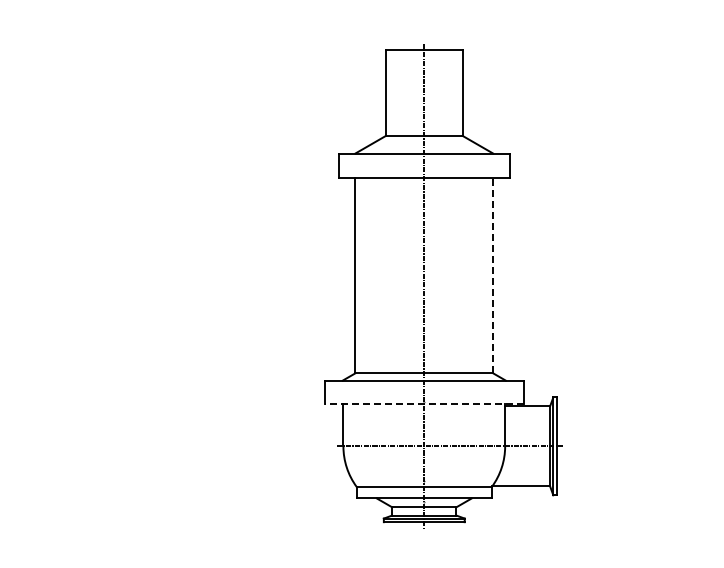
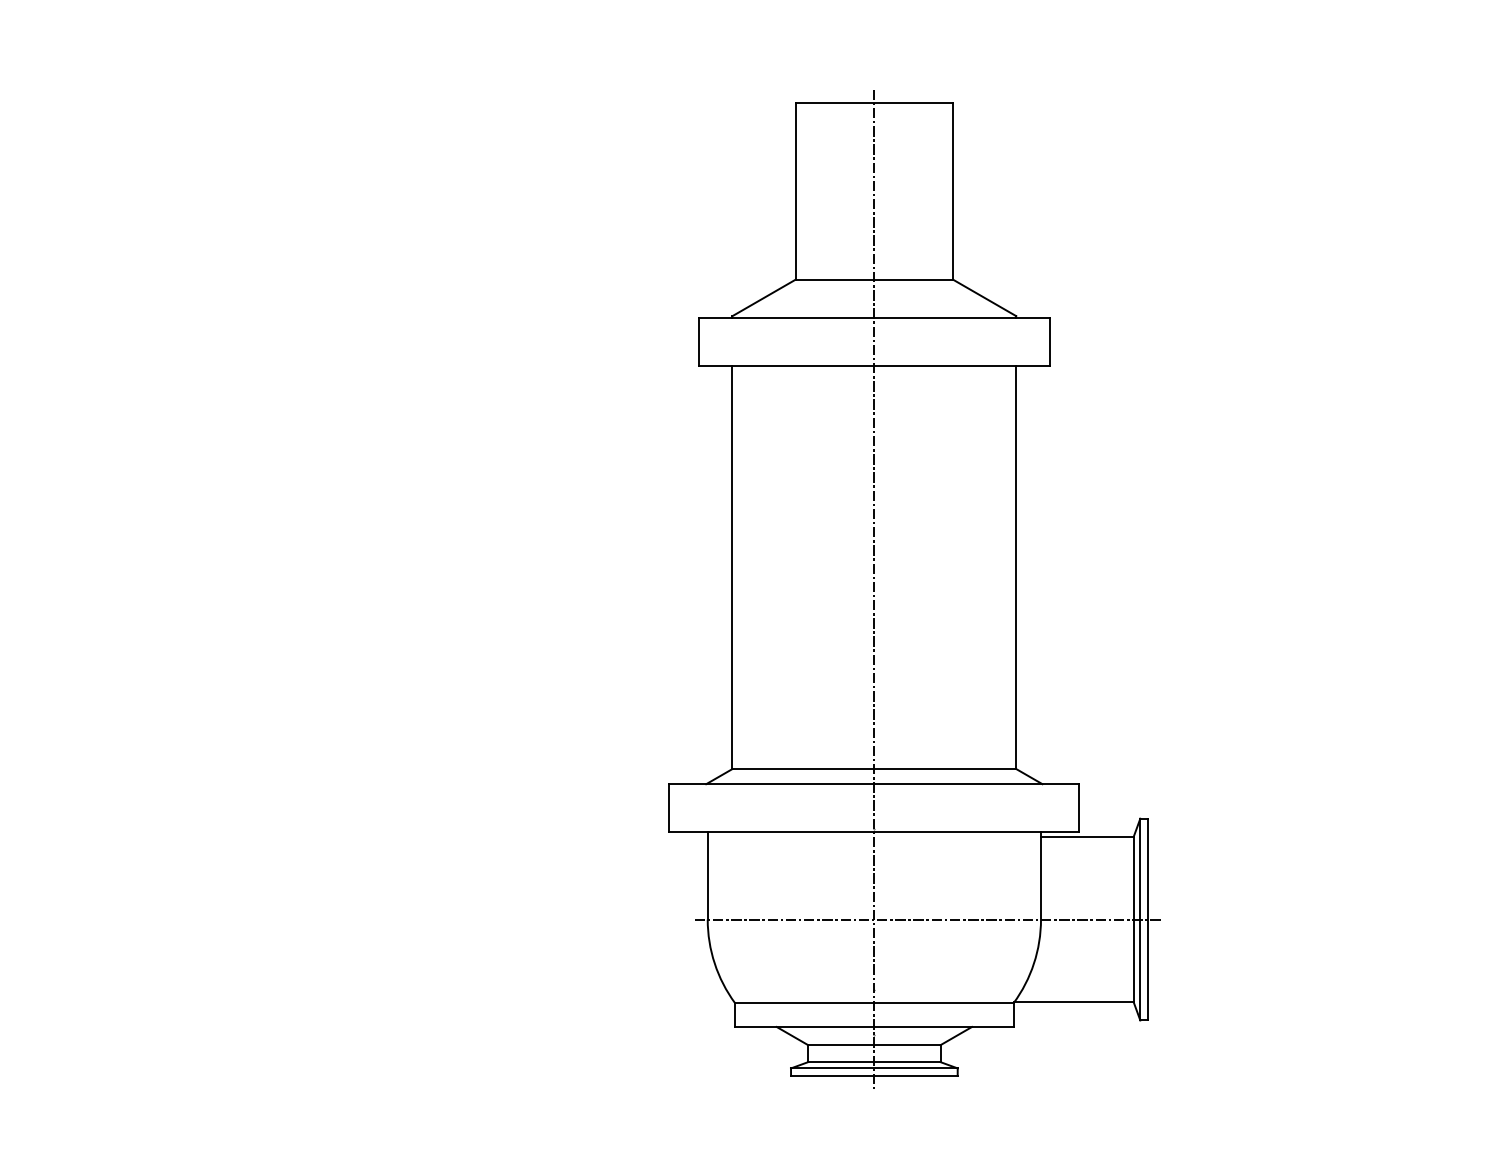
line: (493, 275) -> (1016, 567), dashed -> solid
line: (424, 404) -> (874, 833), dashed -> solid

